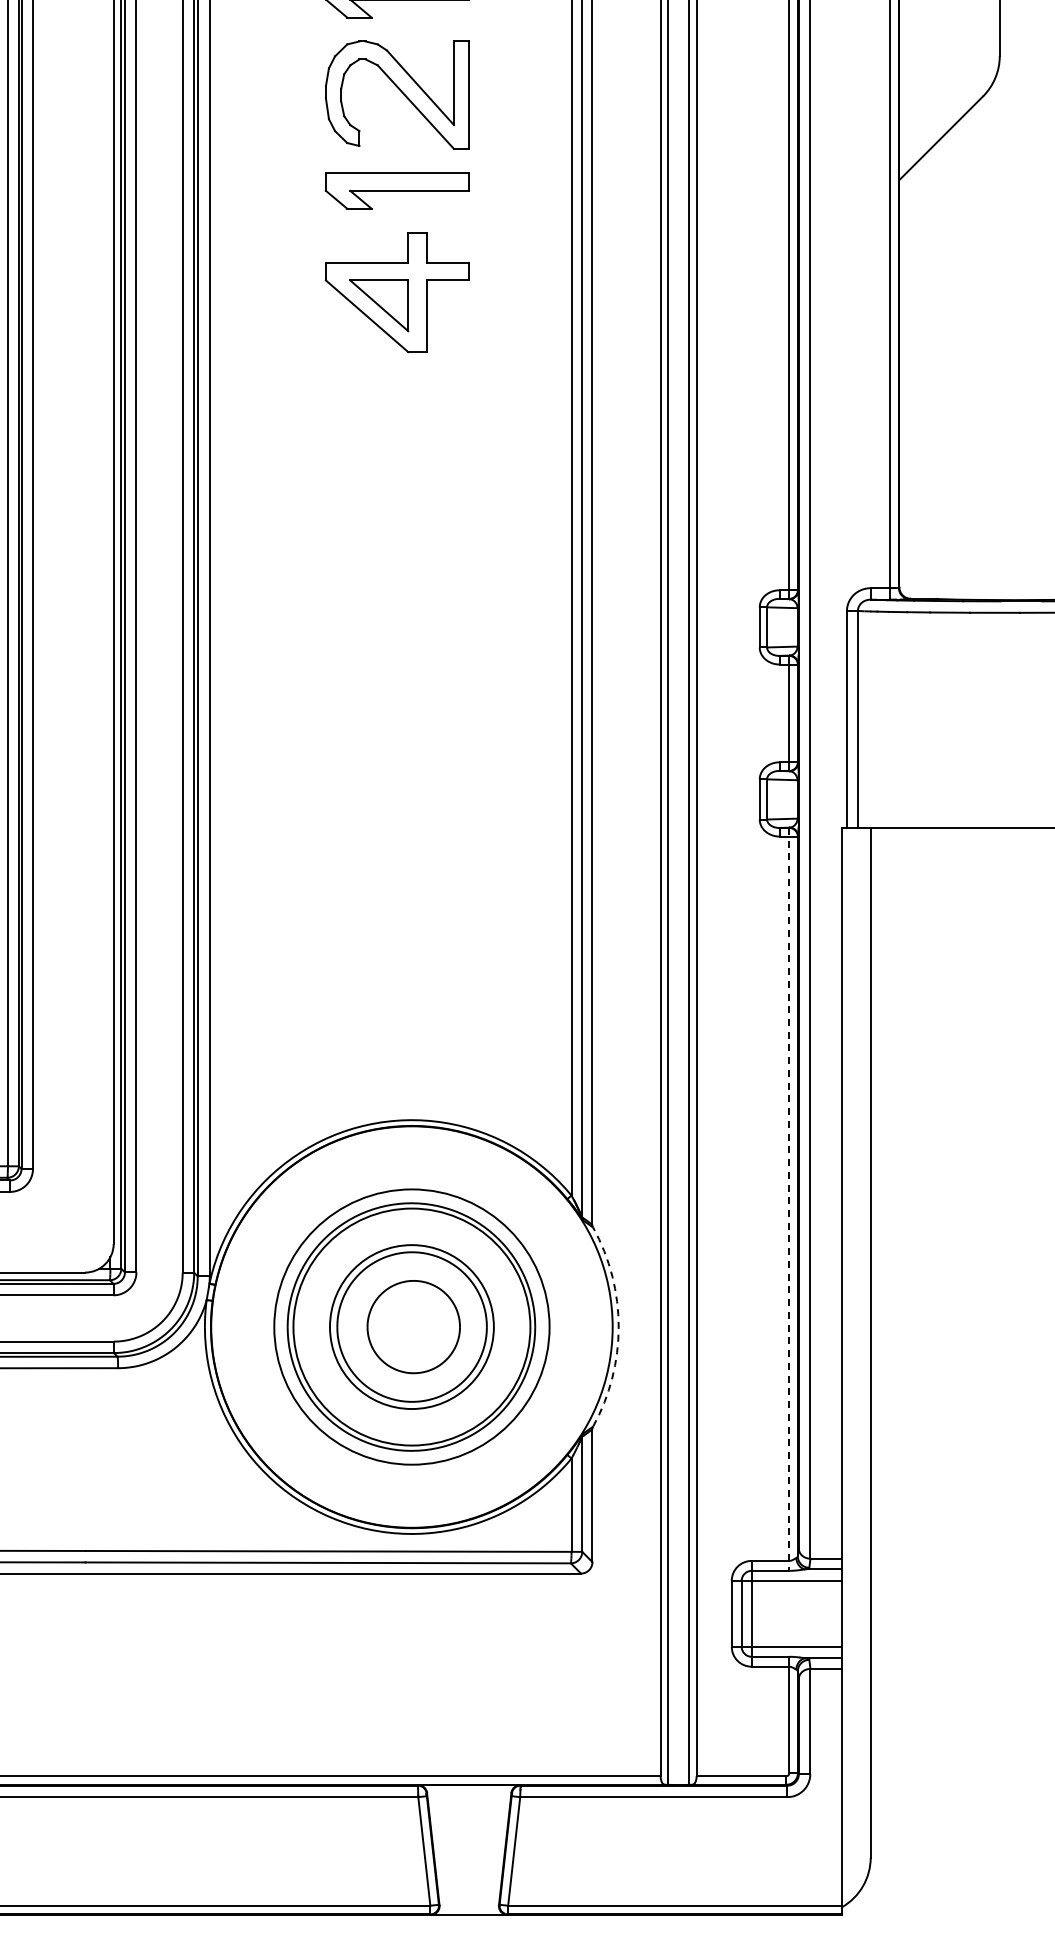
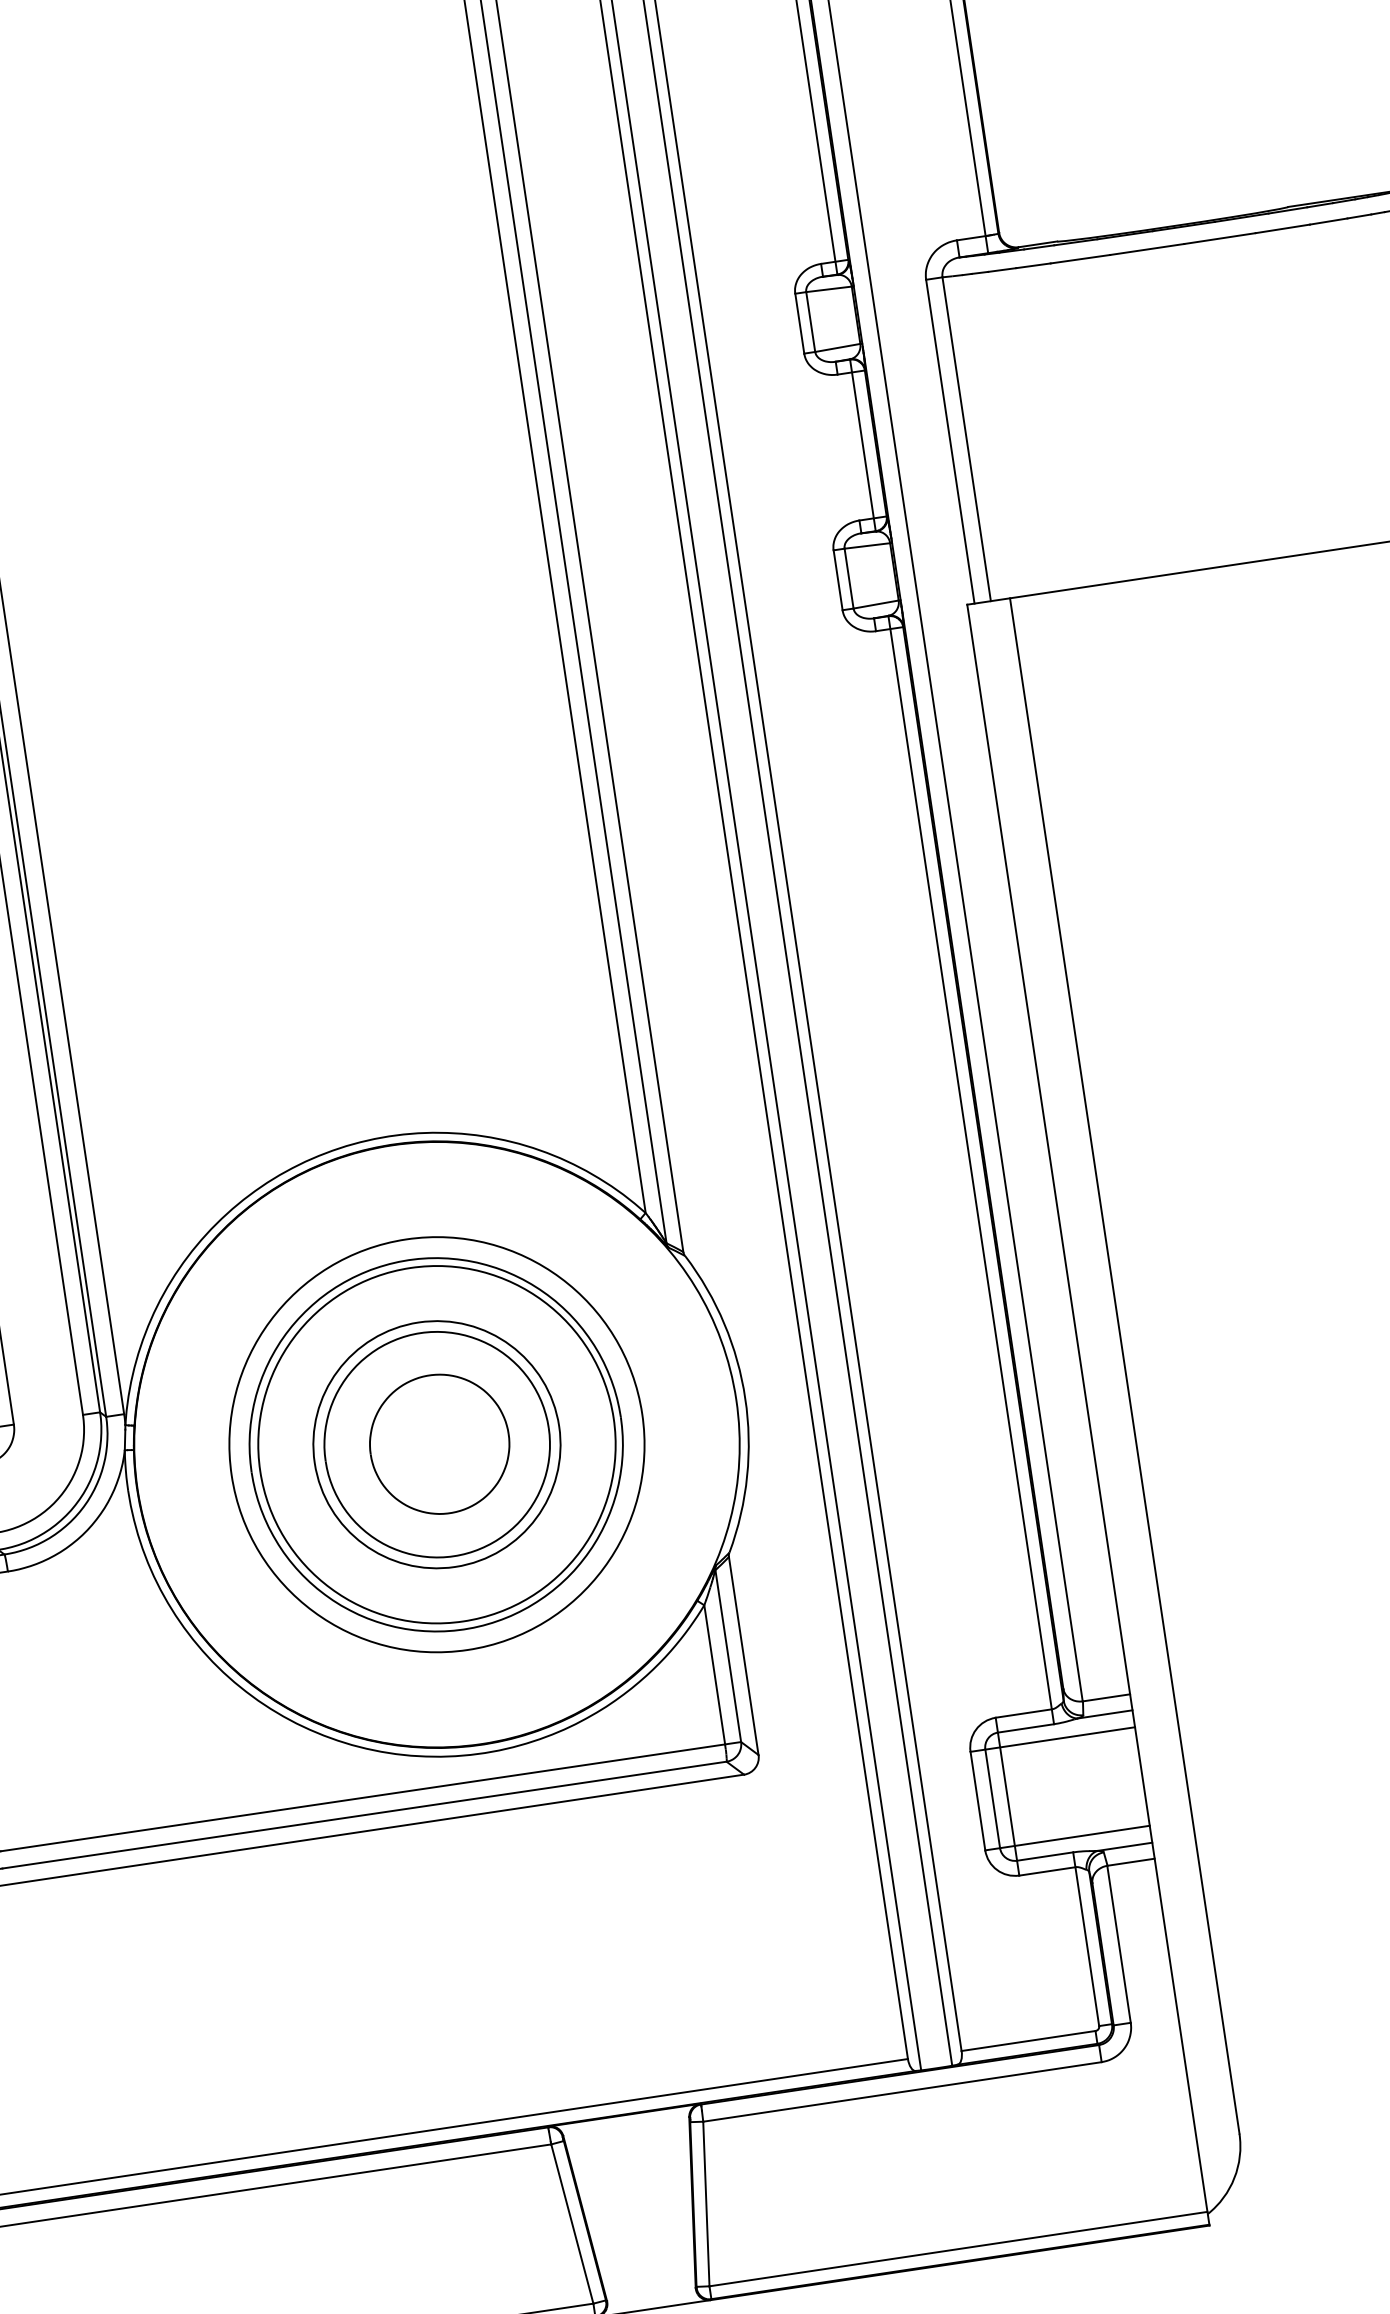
line: (789, 1199) -> (971, 1170), dashed -> solid
arc: (618, 1327) -> (745, 1399), dashed -> solid

